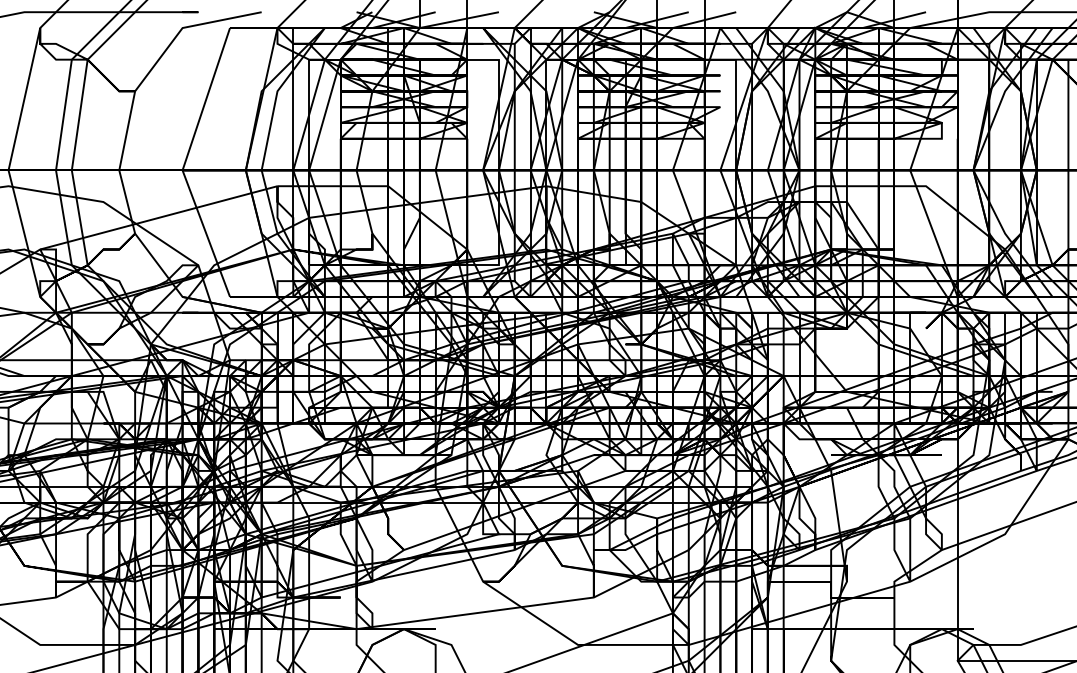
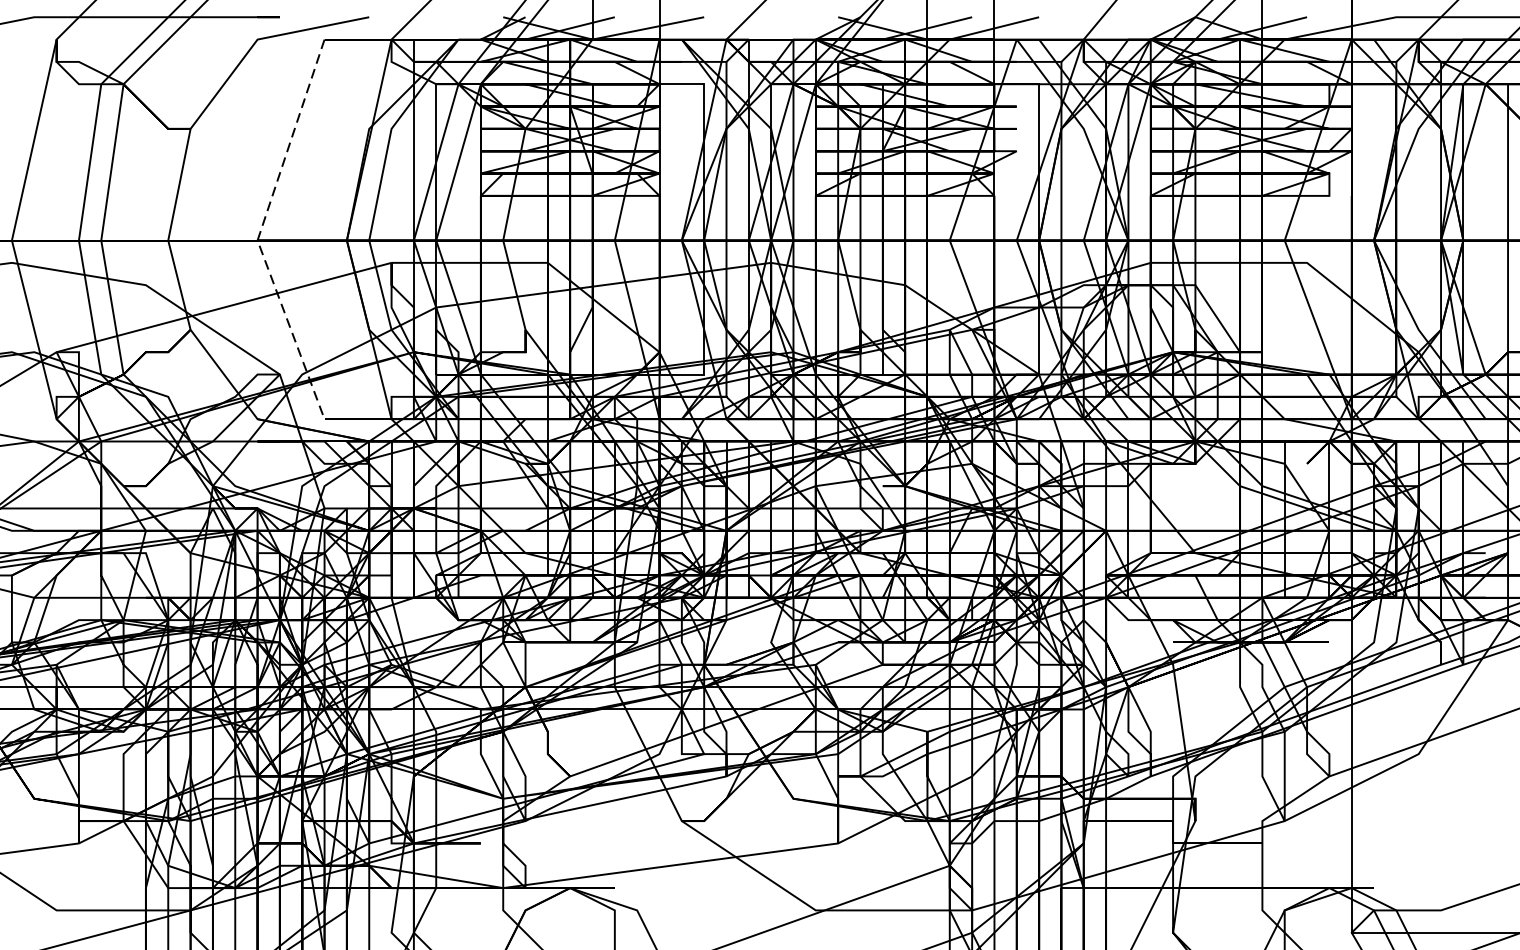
line: (184, 163) -> (260, 230), solid -> dashed

